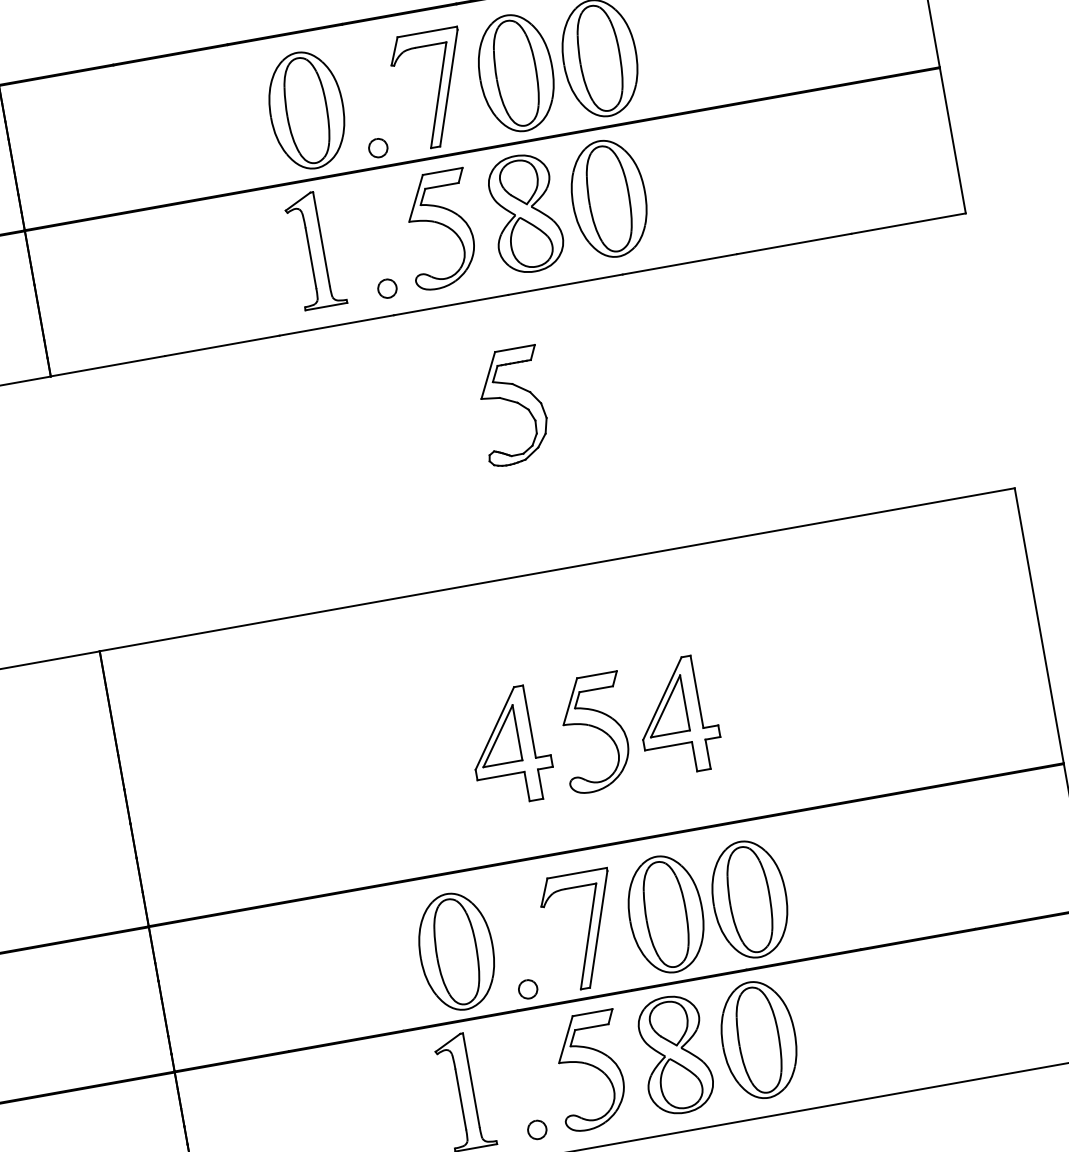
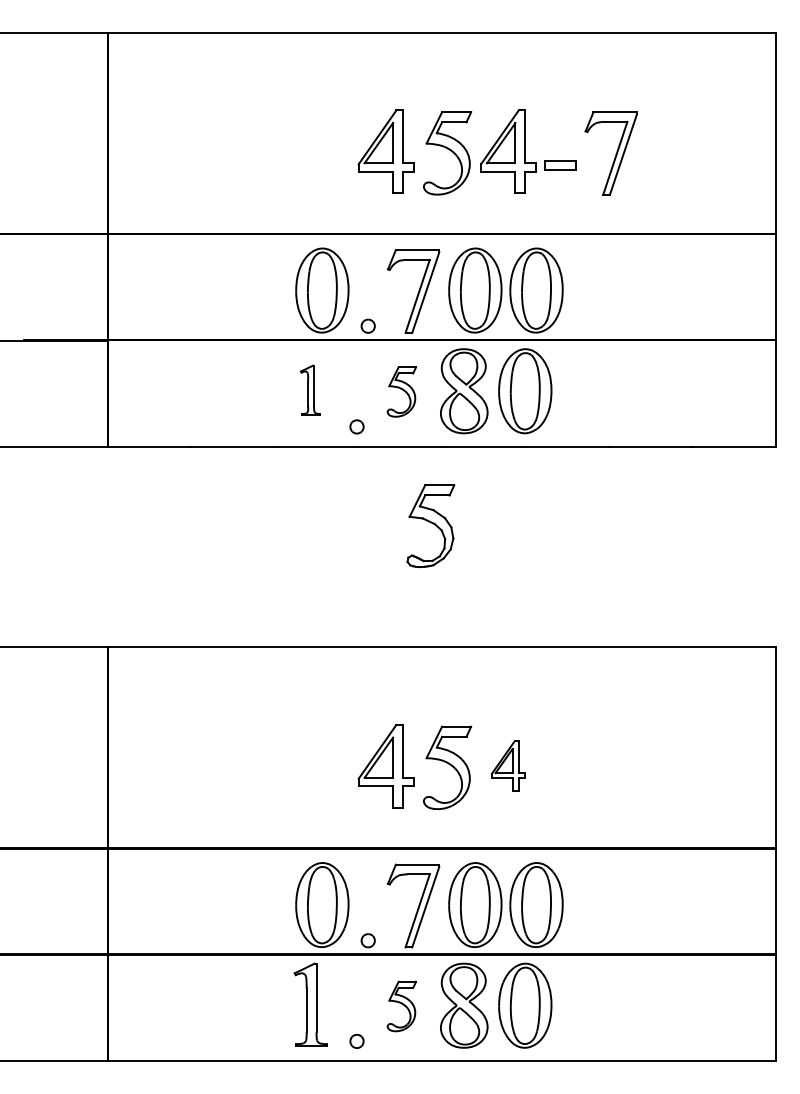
part: (439, 229) -> (401, 391), size x0.6
part: (314, 250) -> (310, 390), size x0.6
part: (677, 715) -> (508, 765), size x0.6
part: (589, 1071) -> (401, 1006), size x0.6

